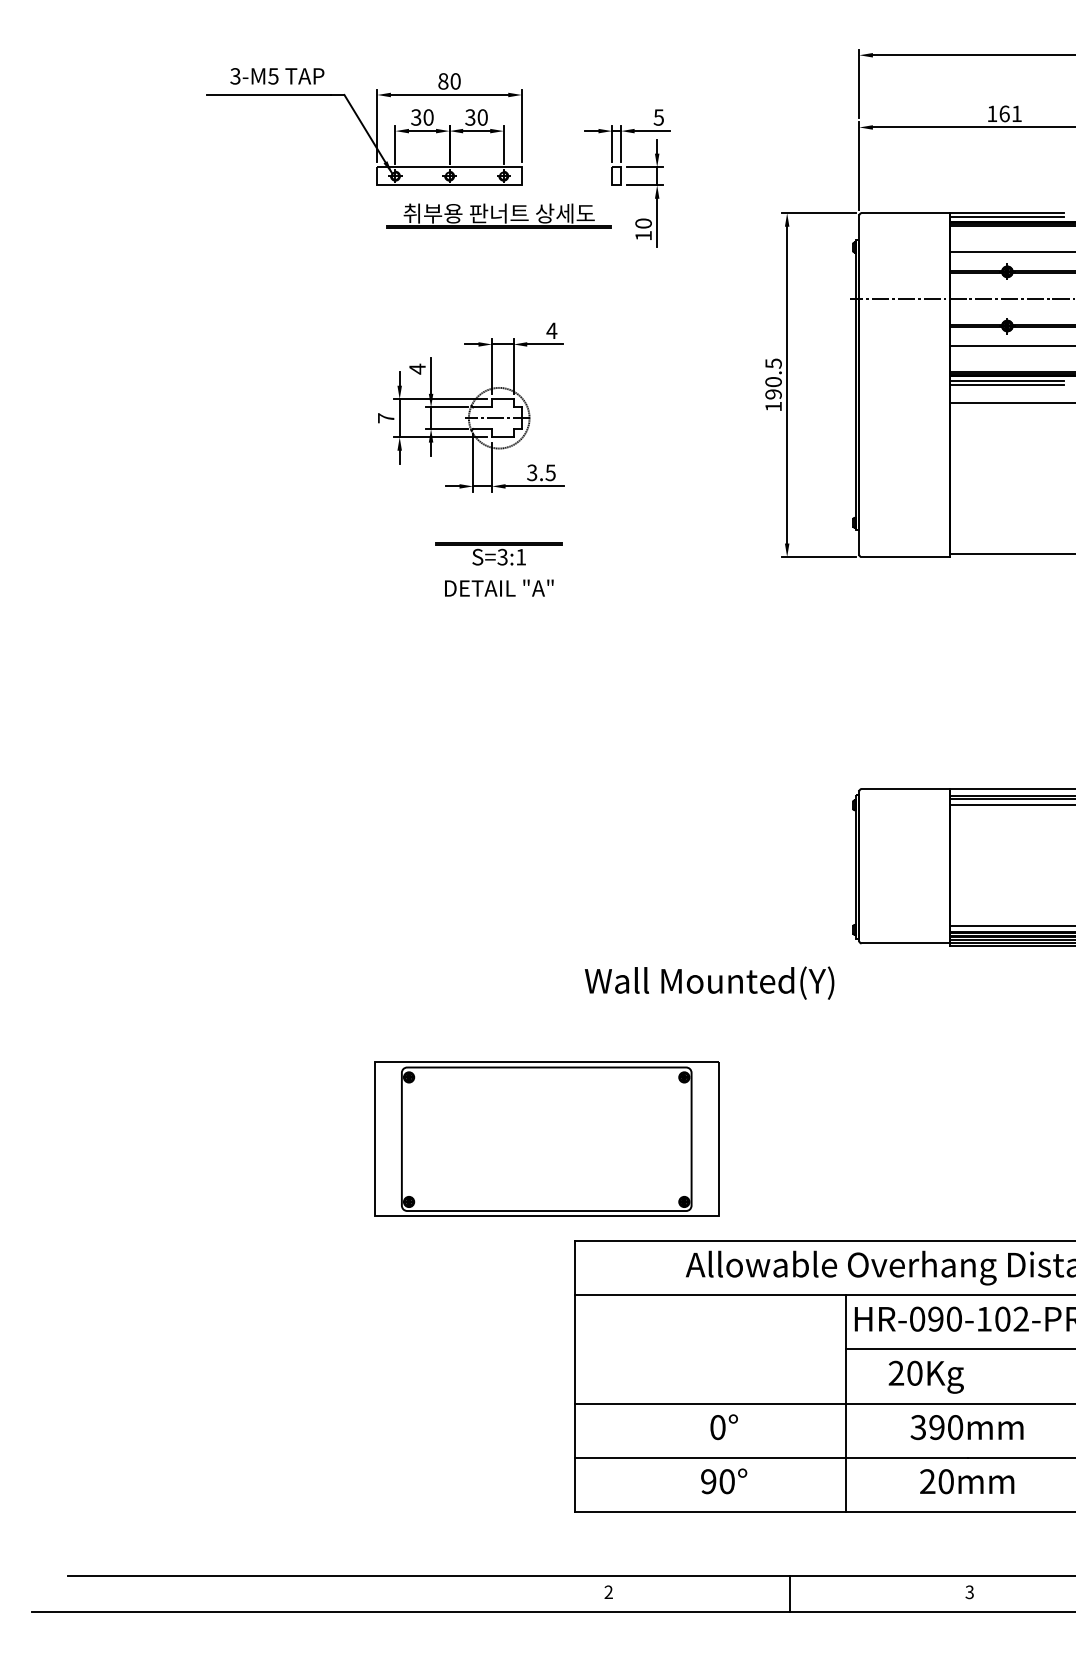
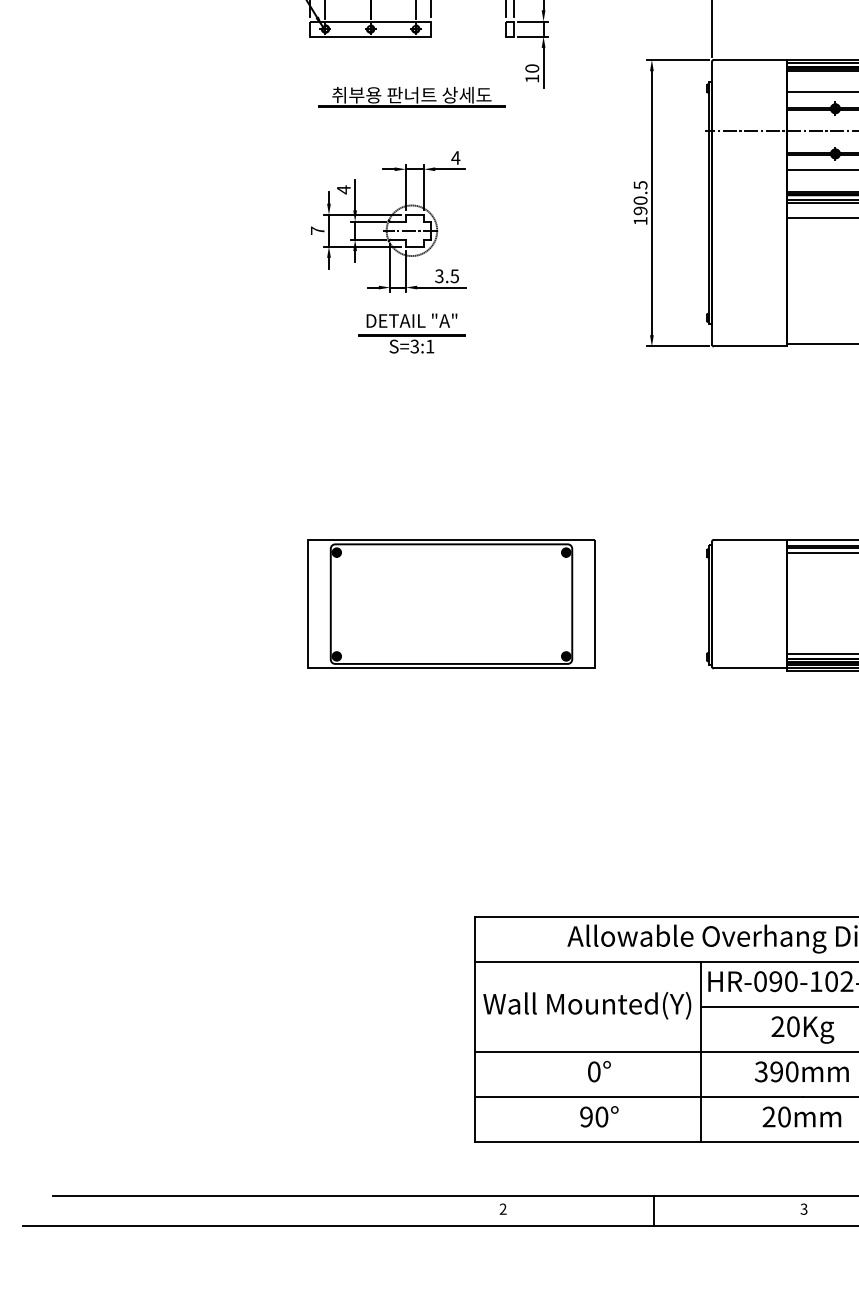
part: (498, 215) -> (411, 96), moved
text: (499, 587) -> (412, 320), moved
text: (709, 982) -> (587, 1005), moved
part: (546, 1138) -> (451, 603), moved
text: (925, 1376) -> (802, 1029), moved

